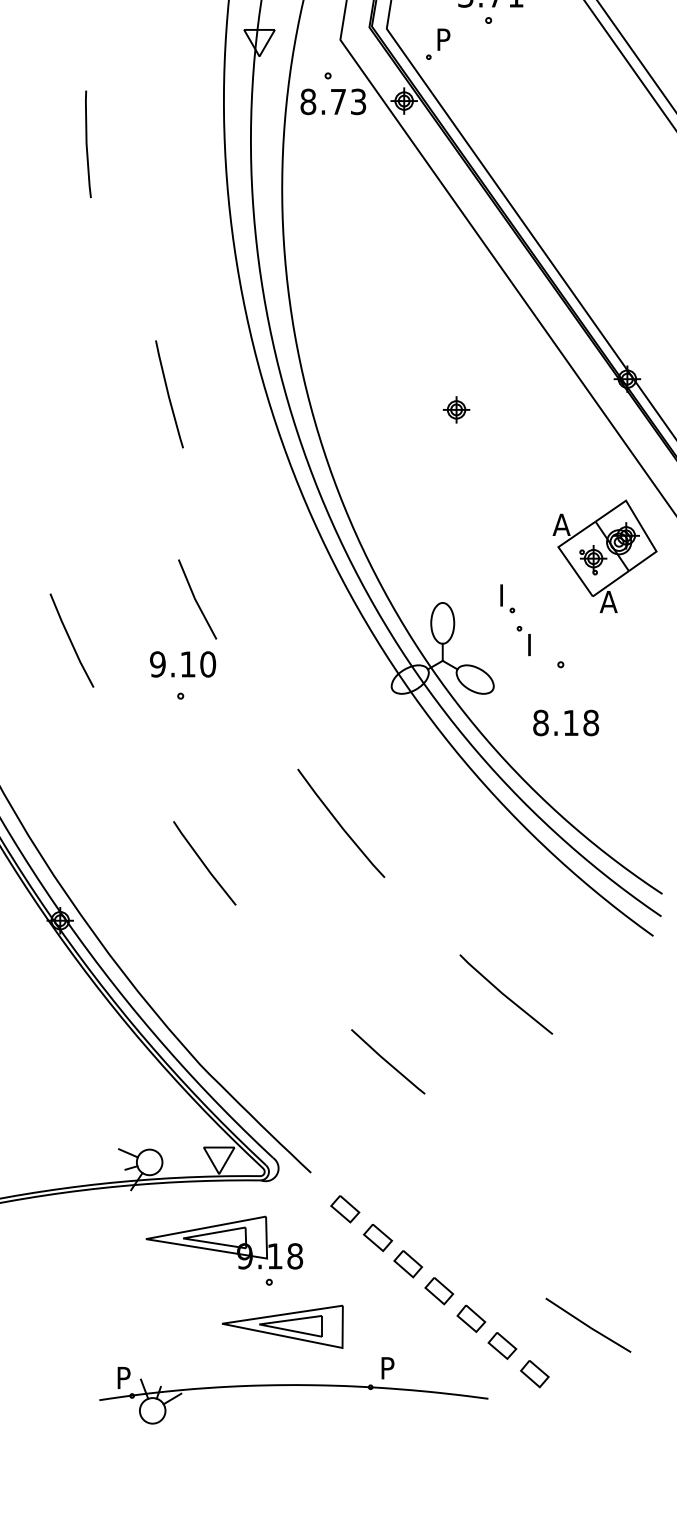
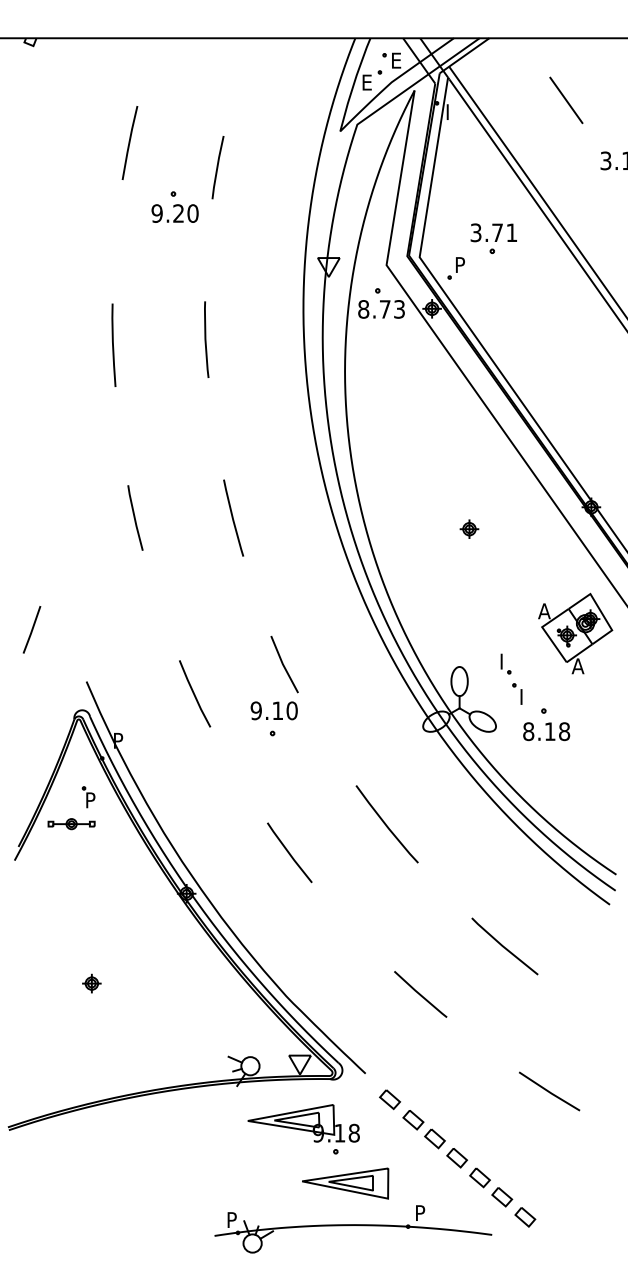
line: (169, 393) -> (233, 517), moved
text: (565, 722) -> (546, 731), moved
line: (588, 1325) -> (549, 1091), moved

